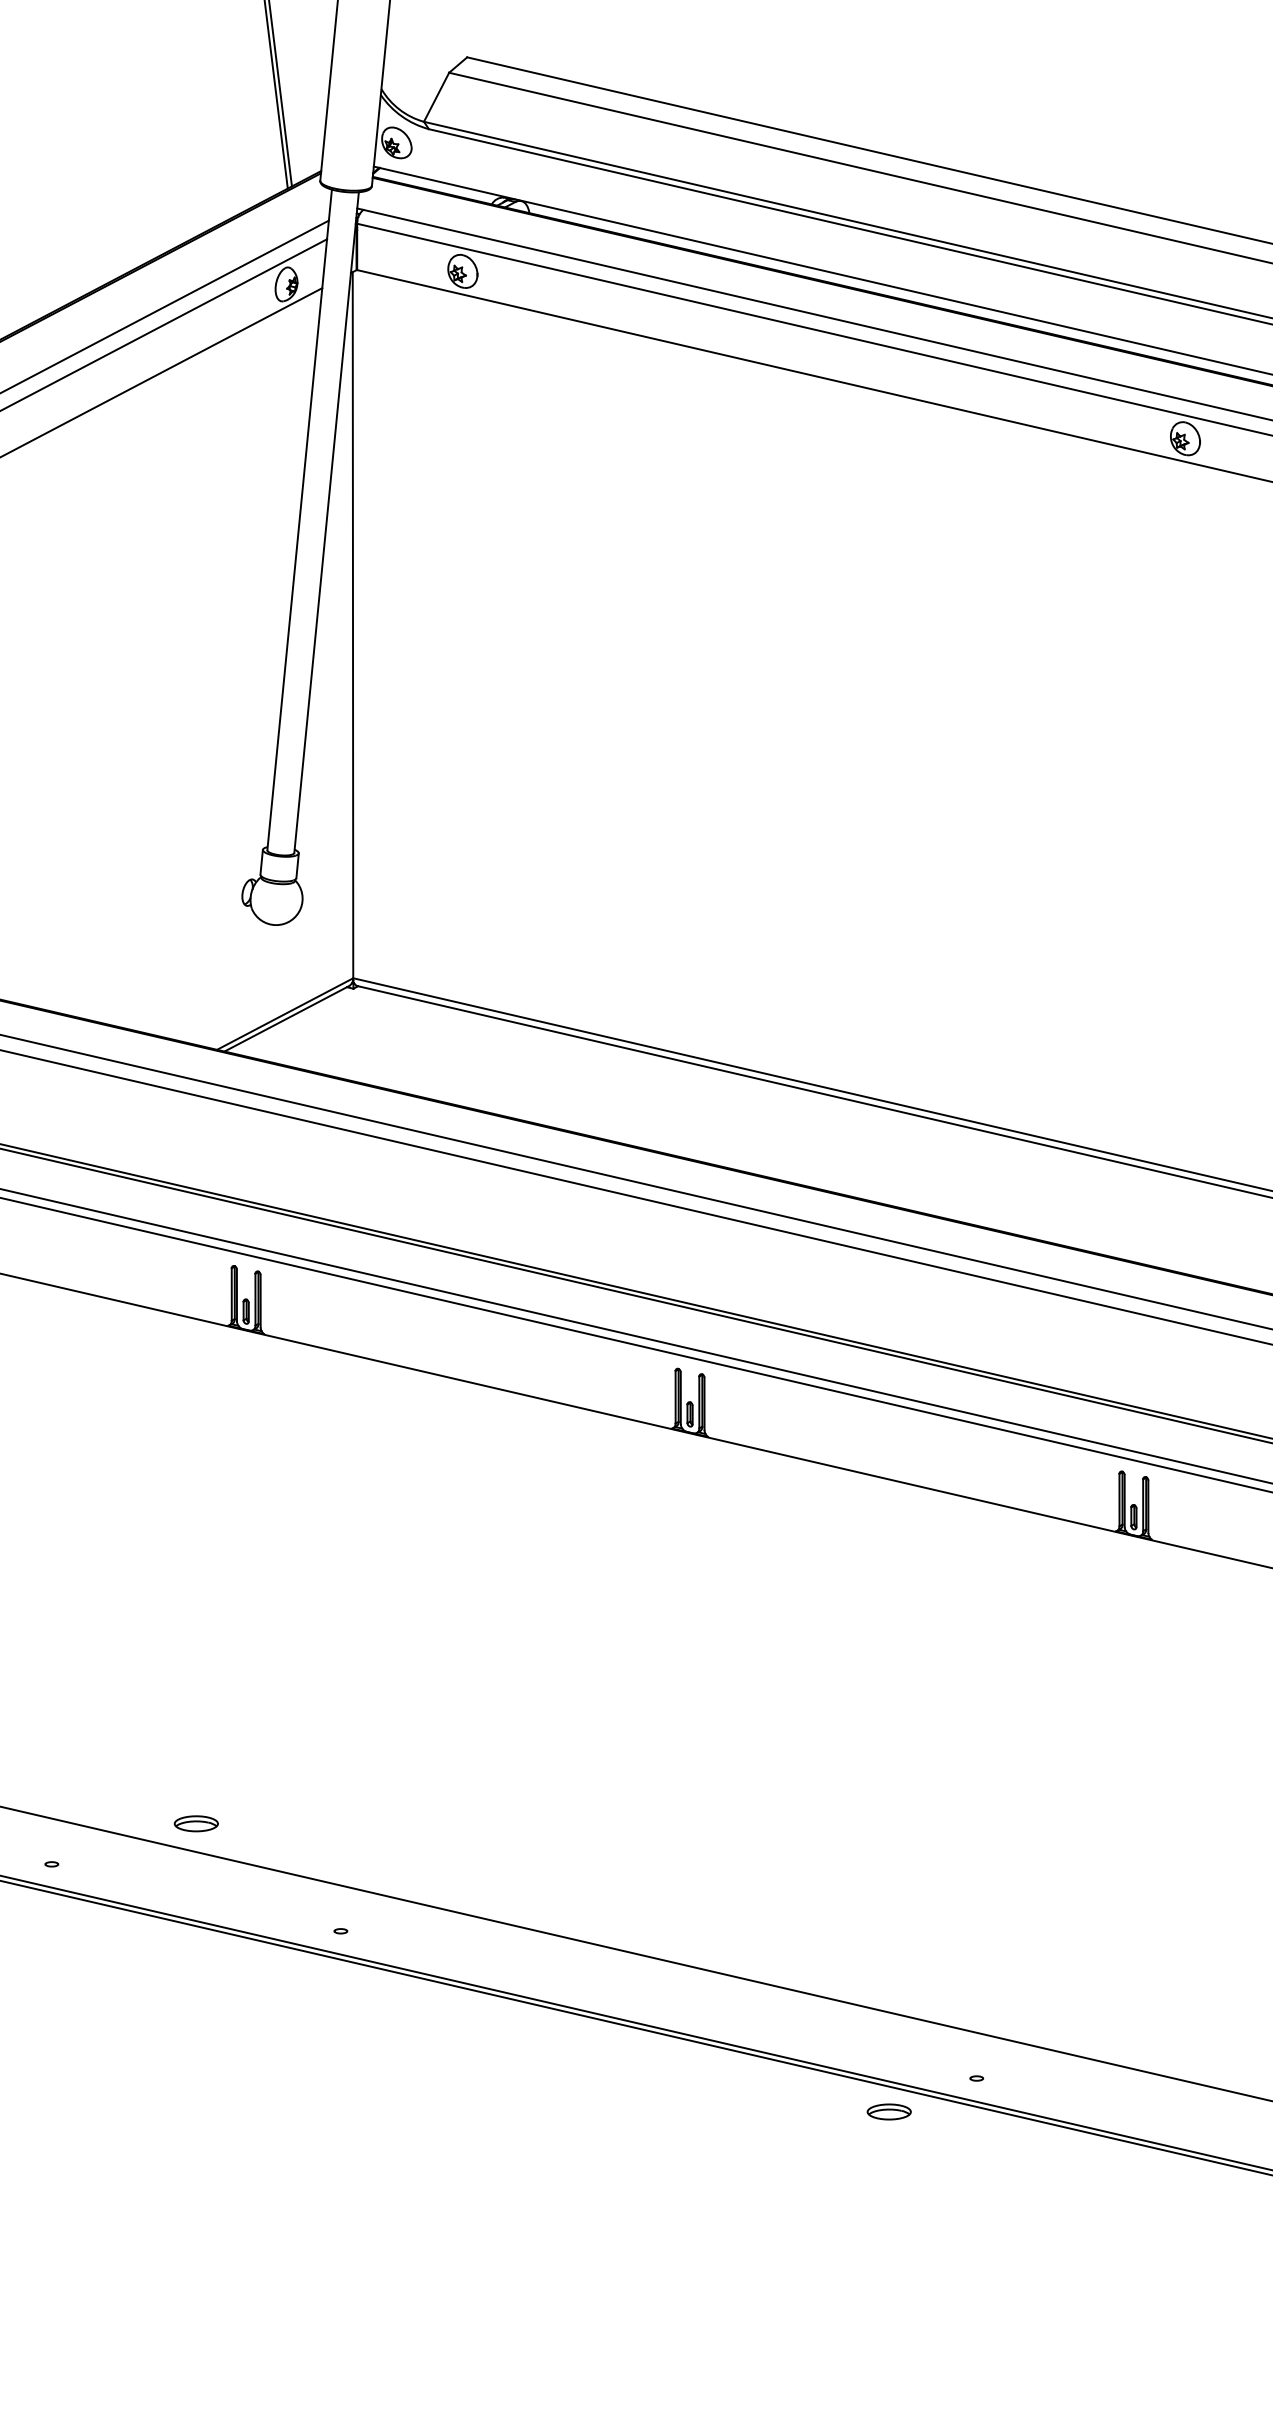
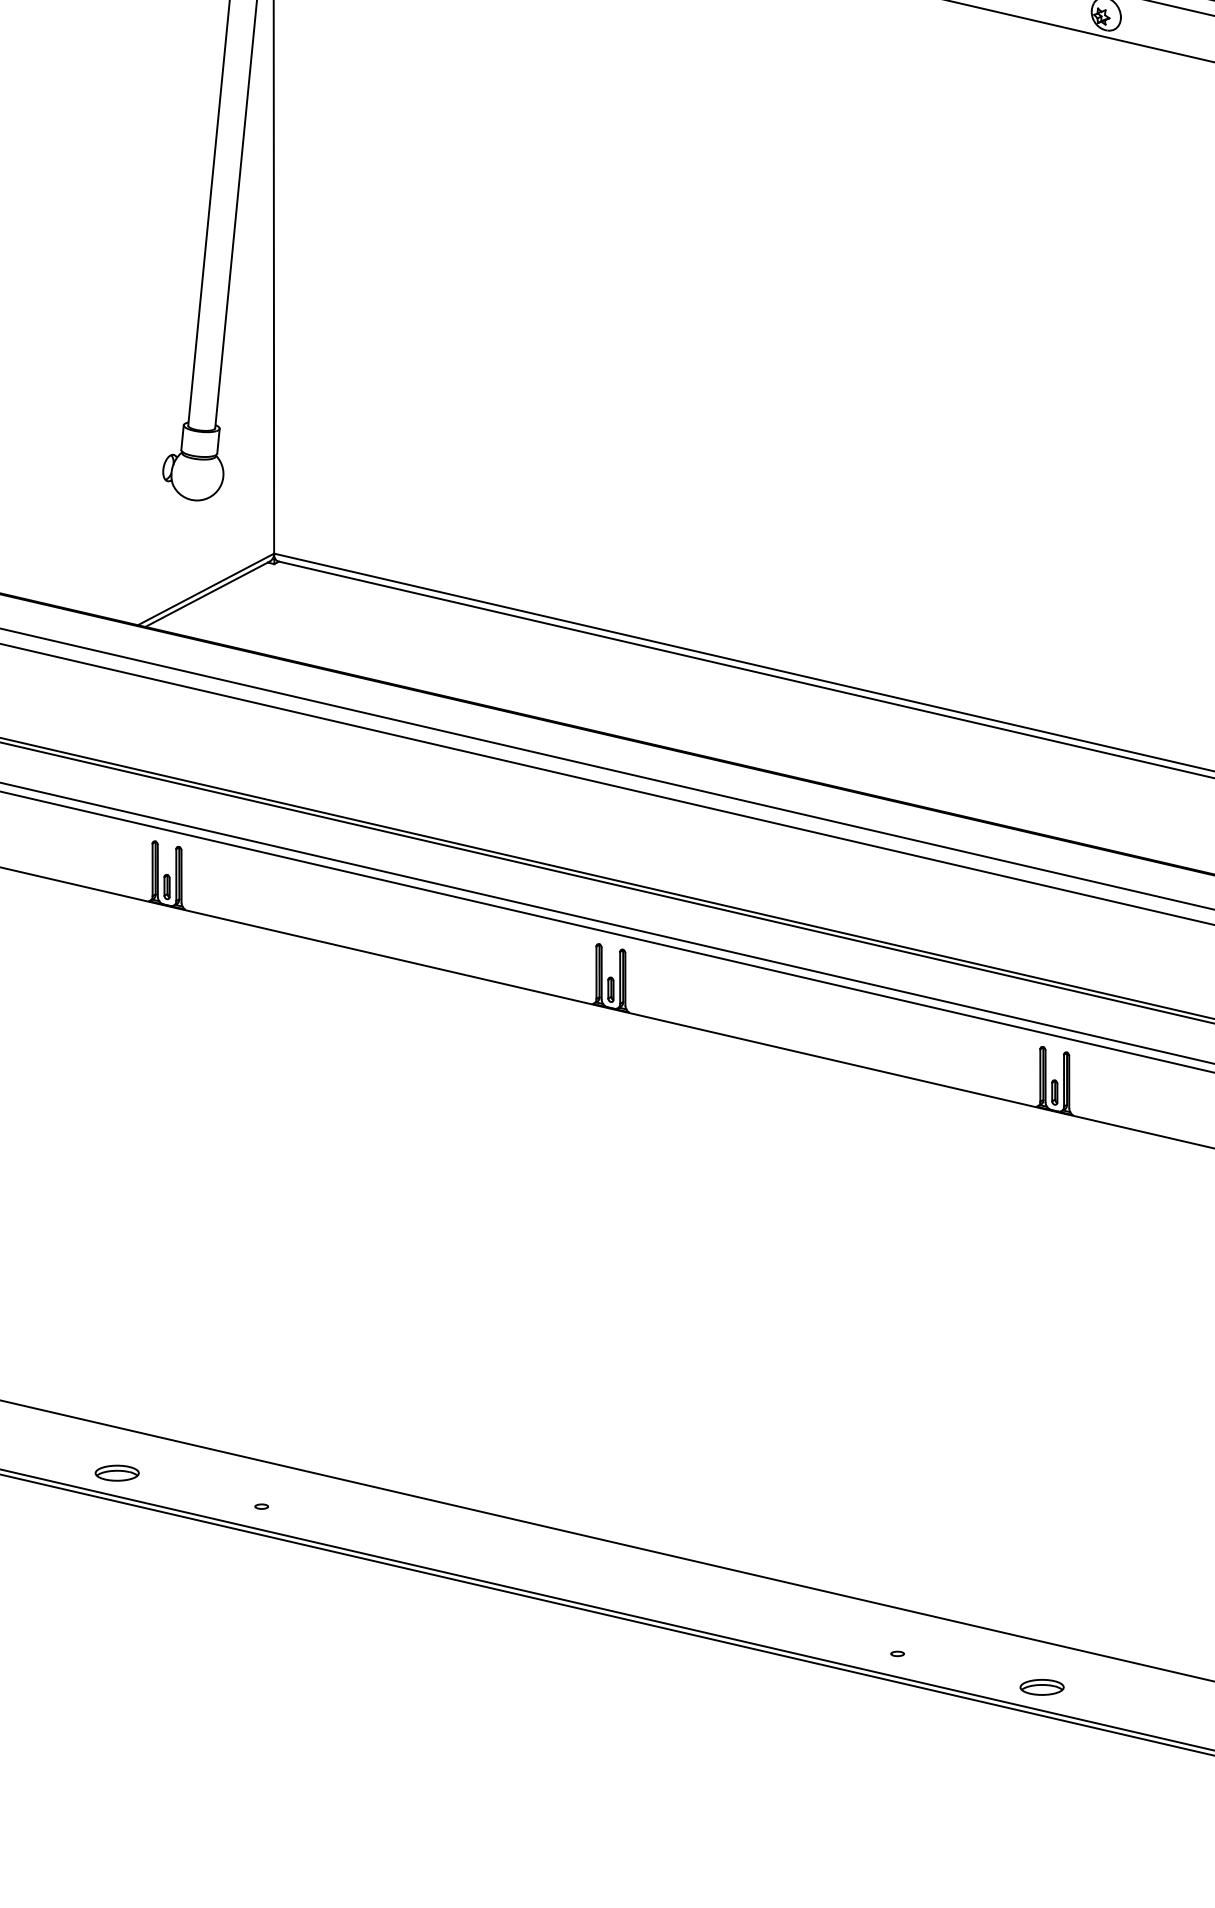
part: (195, 1823) -> (116, 1472), moved
part: (888, 2111) -> (1041, 1686), moved

